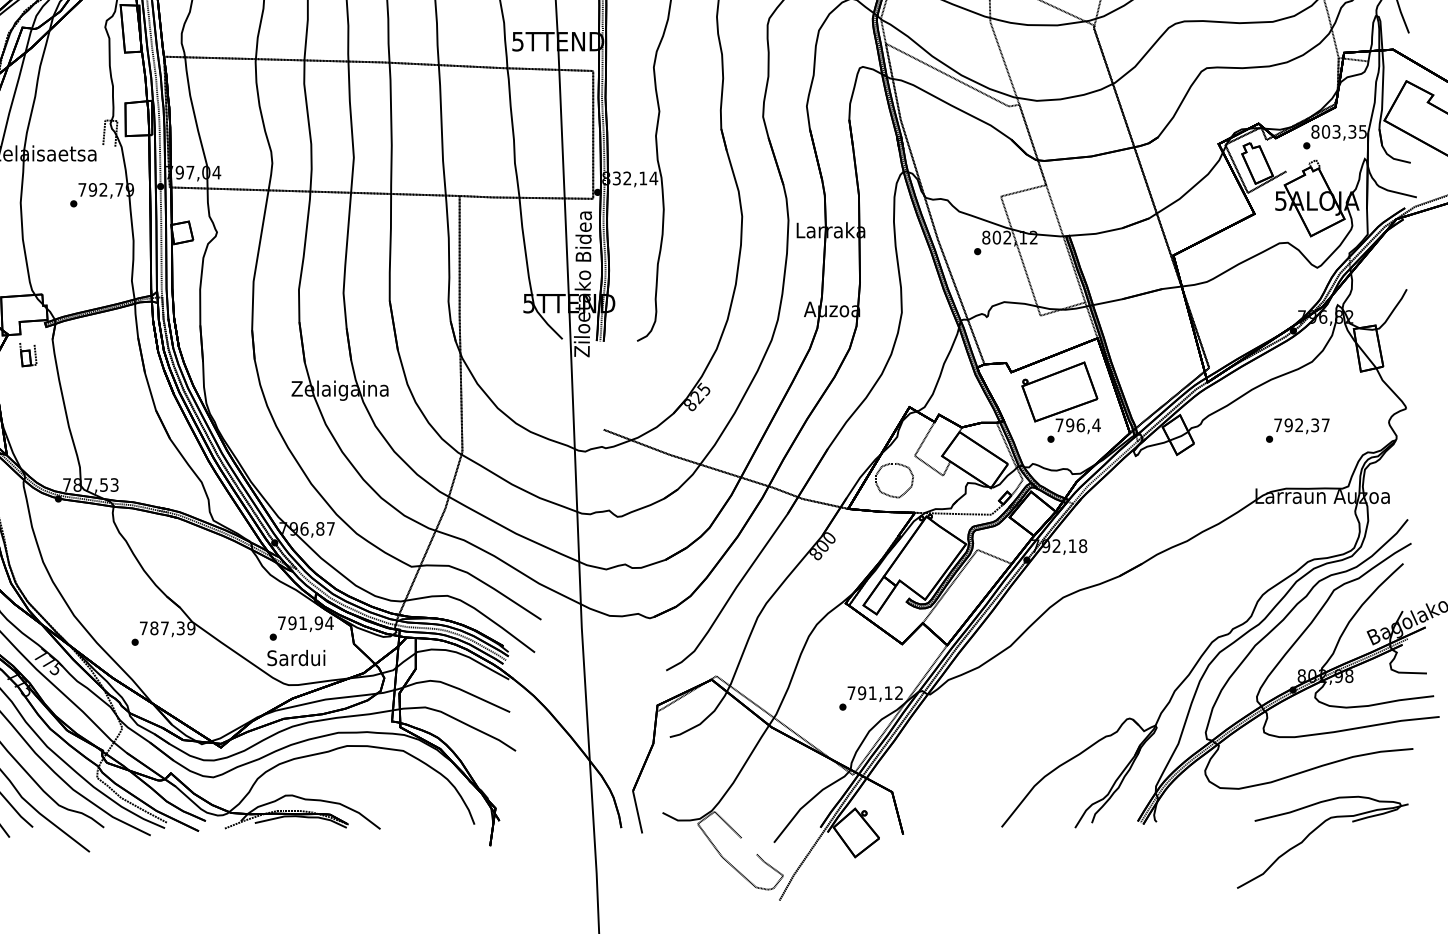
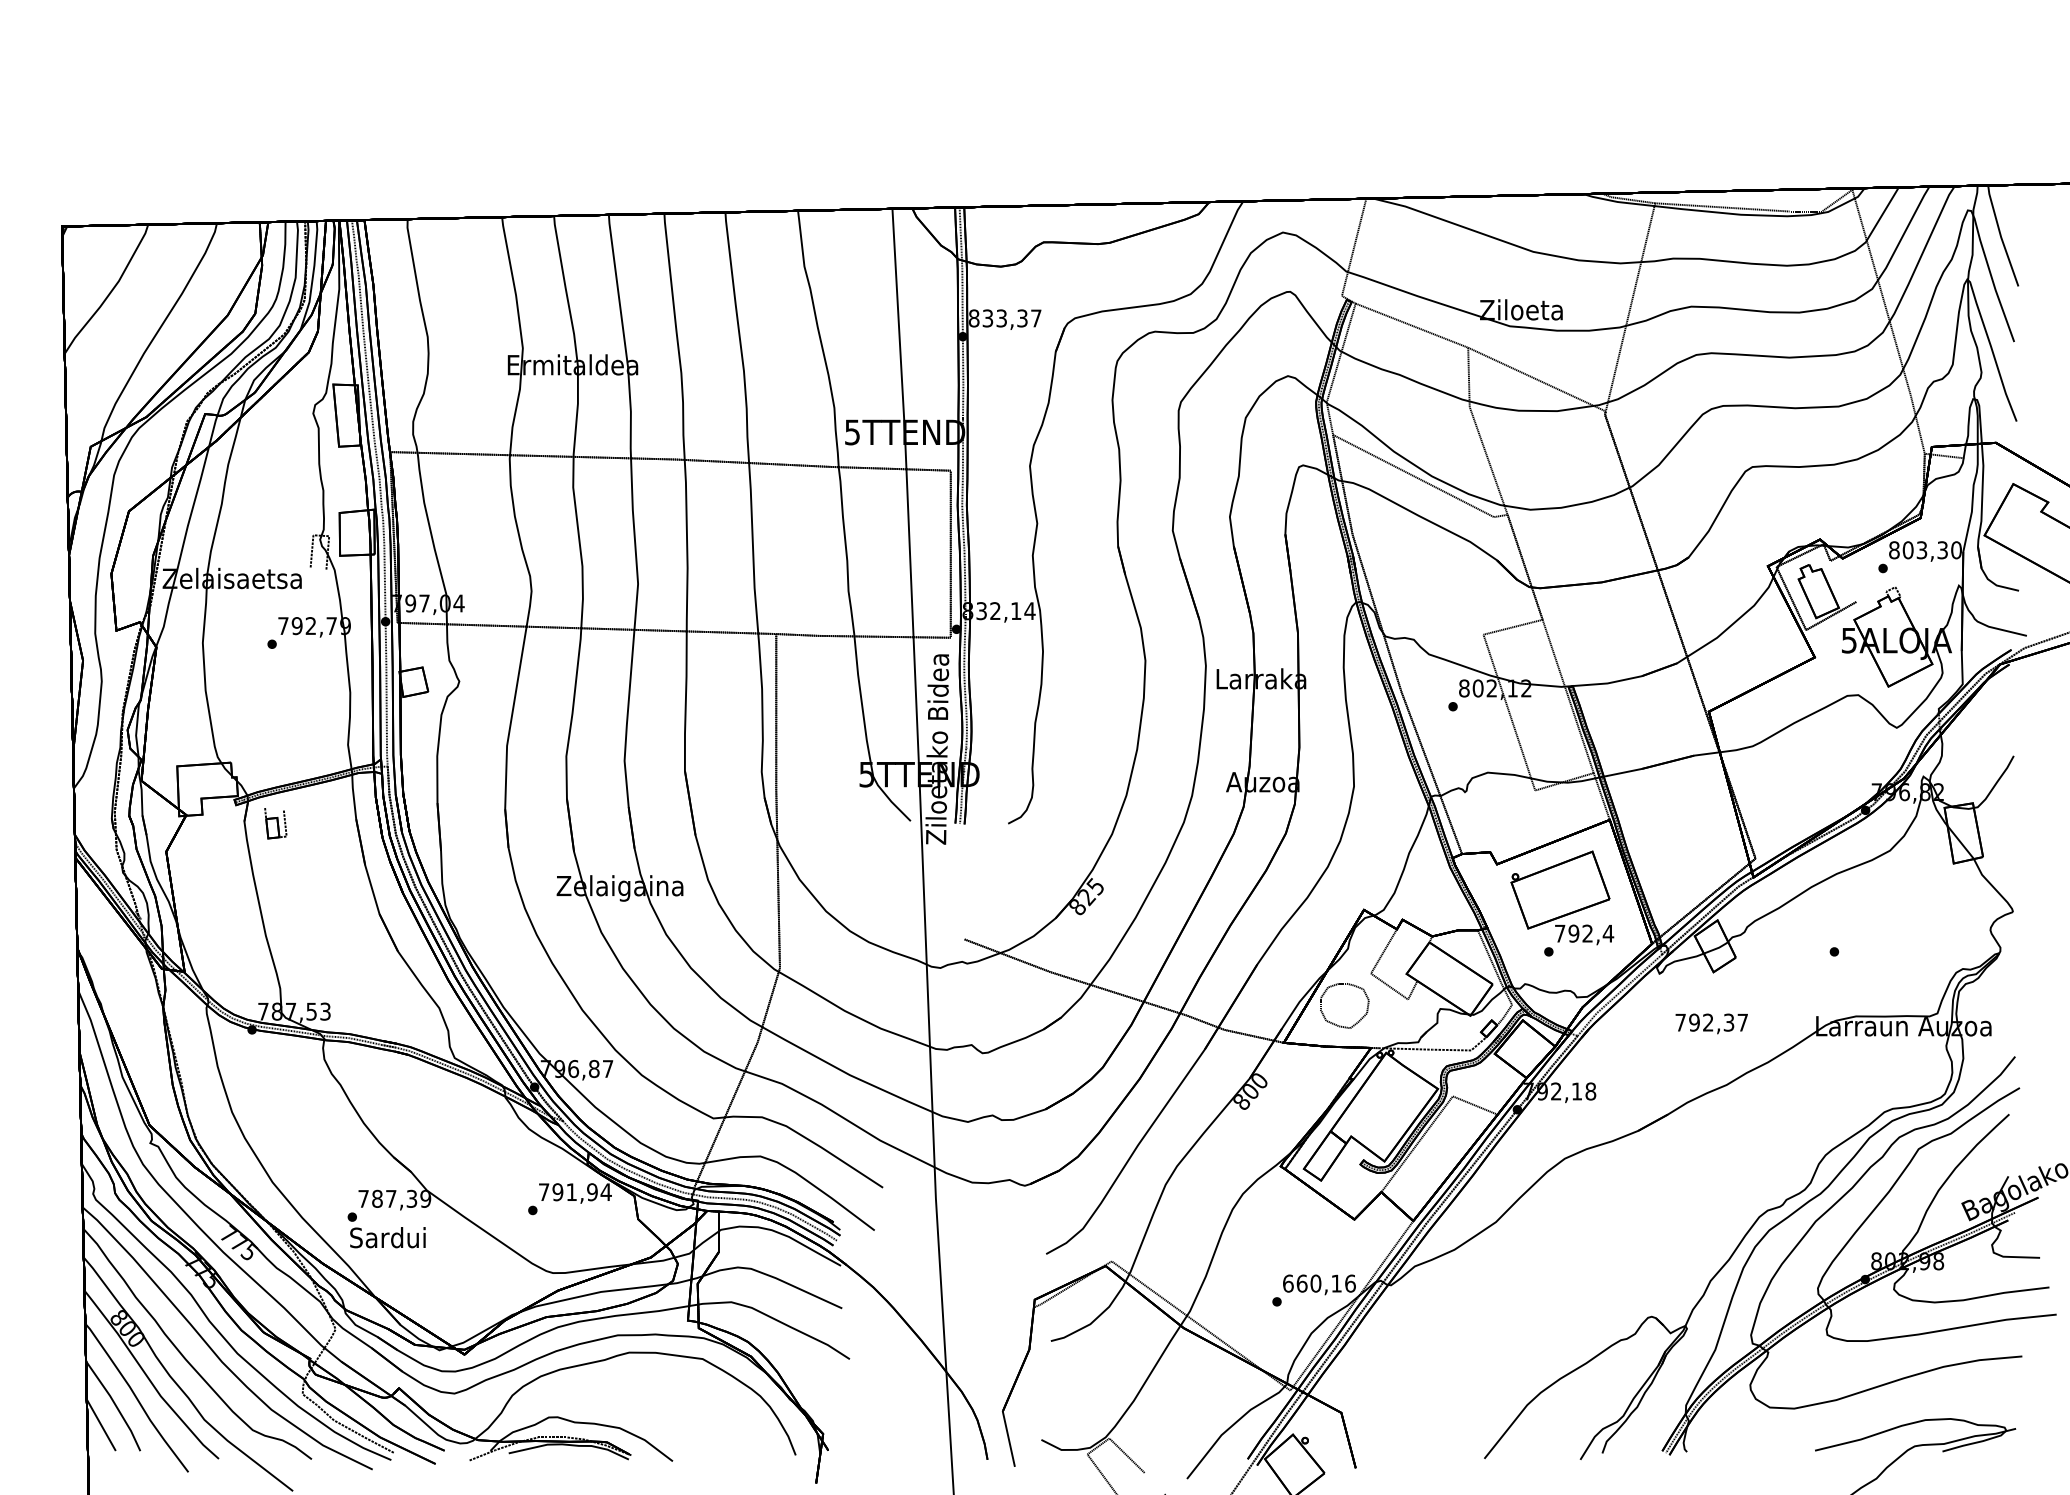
text: (1362, 132) -> (1956, 550), 803,35 -> 803,30
part: (28, 354) -> (275, 823), moved
text: (1080, 425) -> (1587, 933), 796,4 -> 792,4
text: (1301, 425) -> (1711, 1023), moved
text: (296, 657) -> (387, 1237), moved
text: (875, 693) -> (1319, 1283), 791,12 -> 660,16

